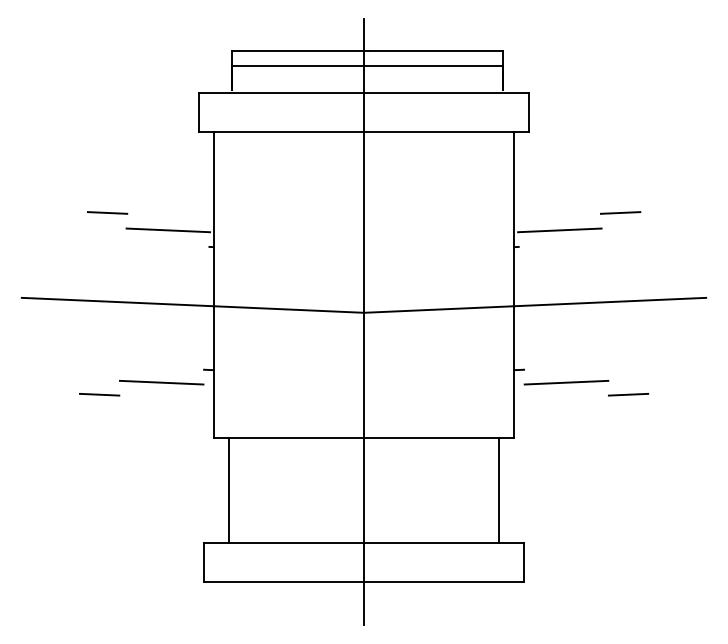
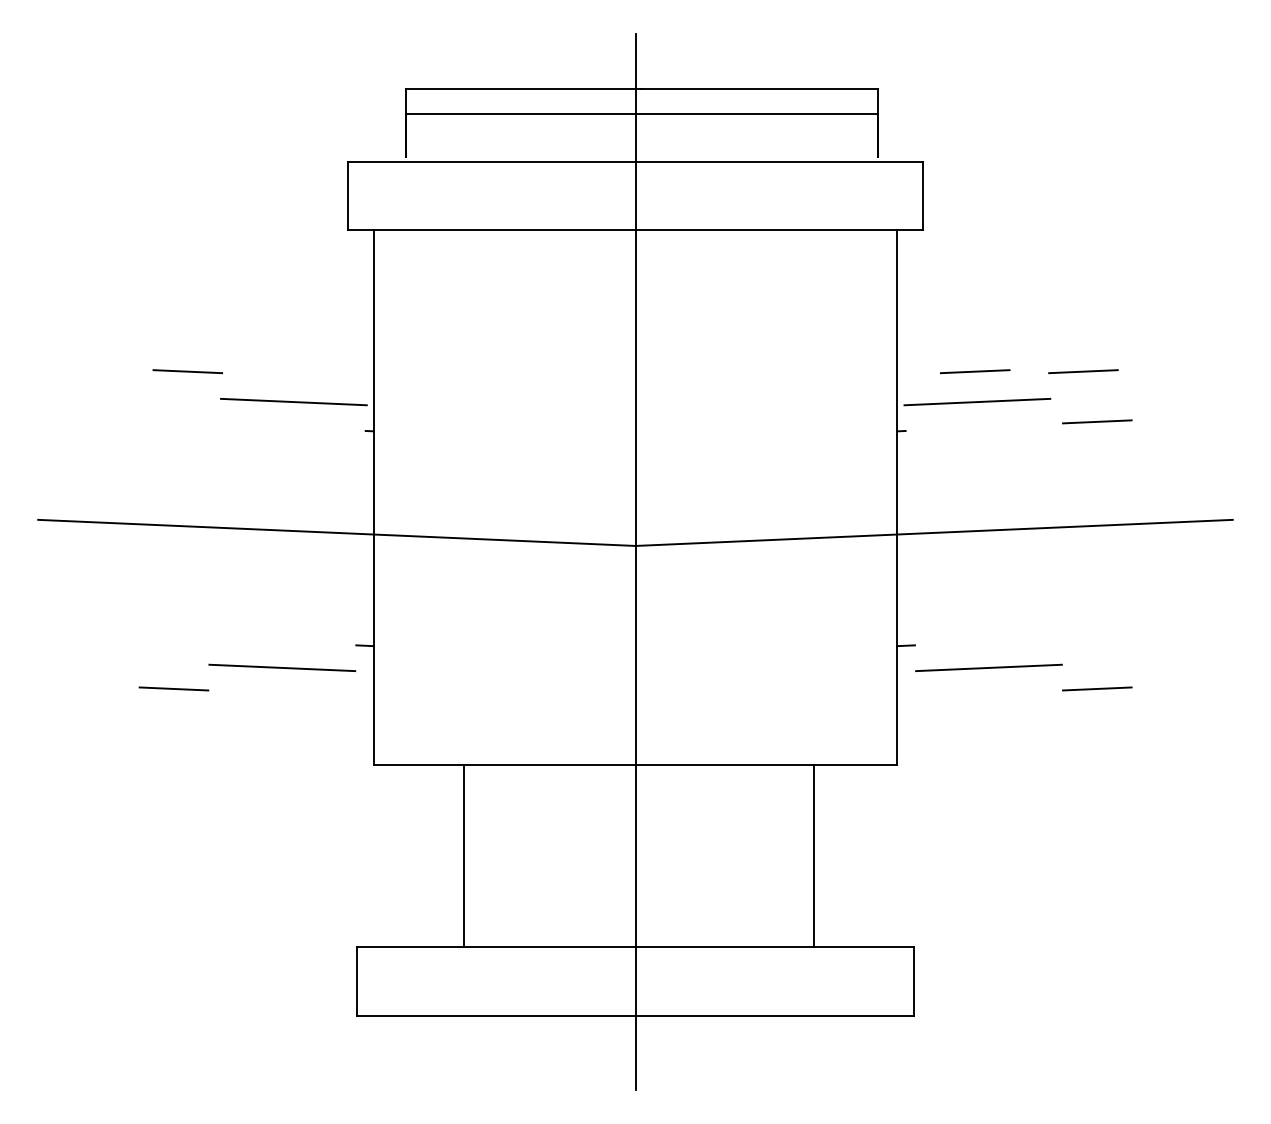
line: (558, 212) -> (975, 370), added
line: (628, 241) -> (1097, 421), added
line: (228, 490) -> (463, 856), moved
line: (499, 490) -> (814, 856), moved

